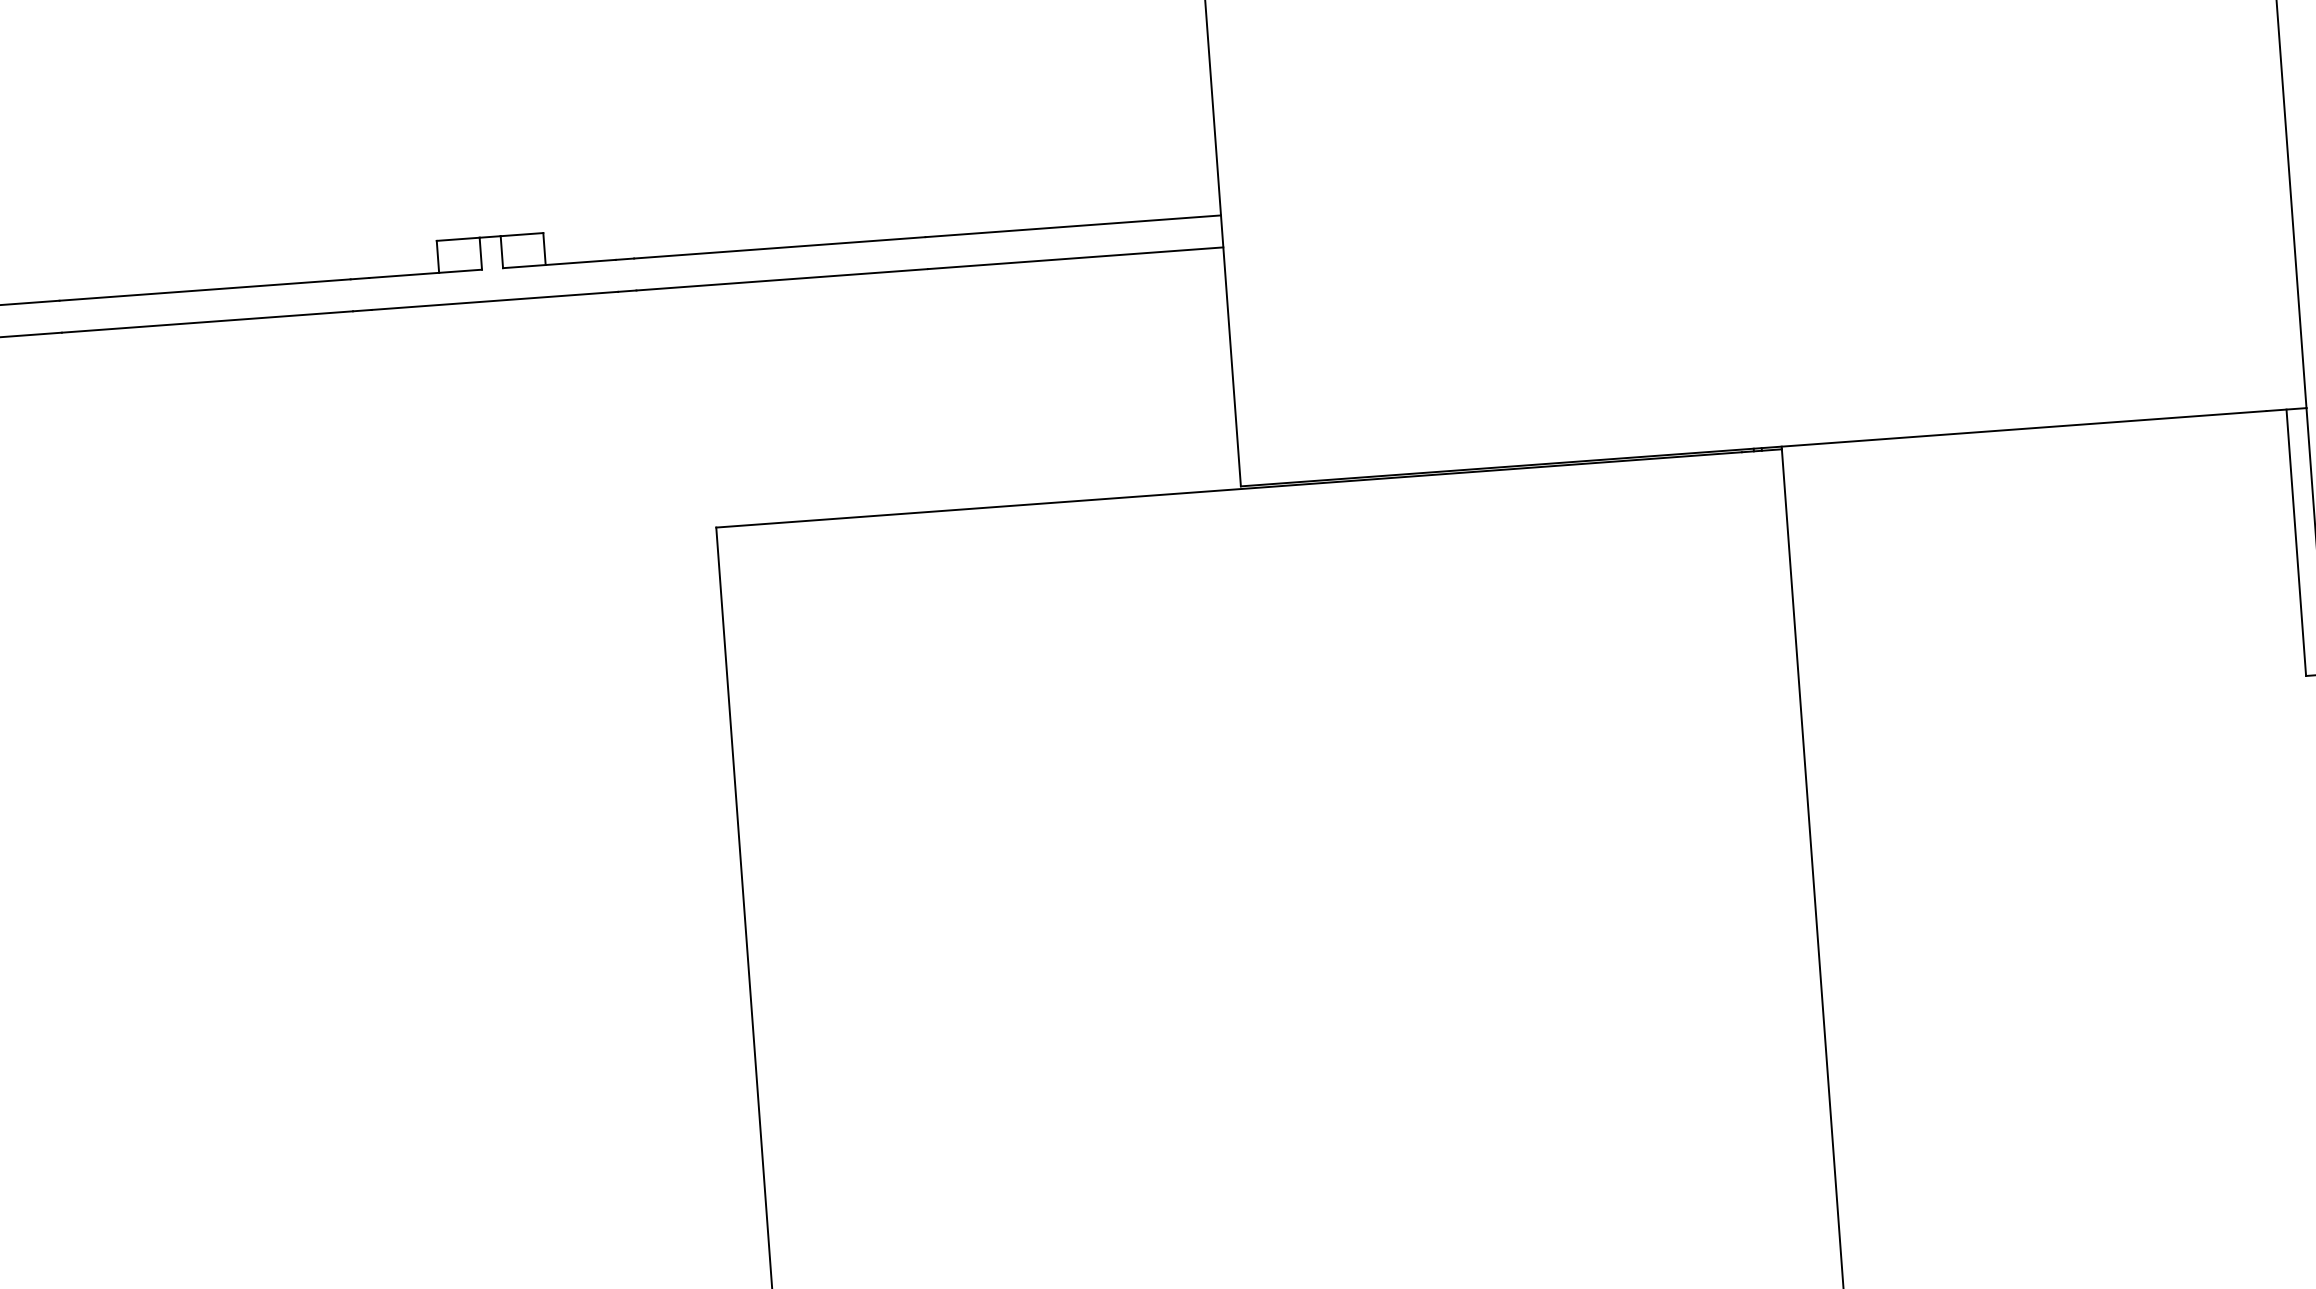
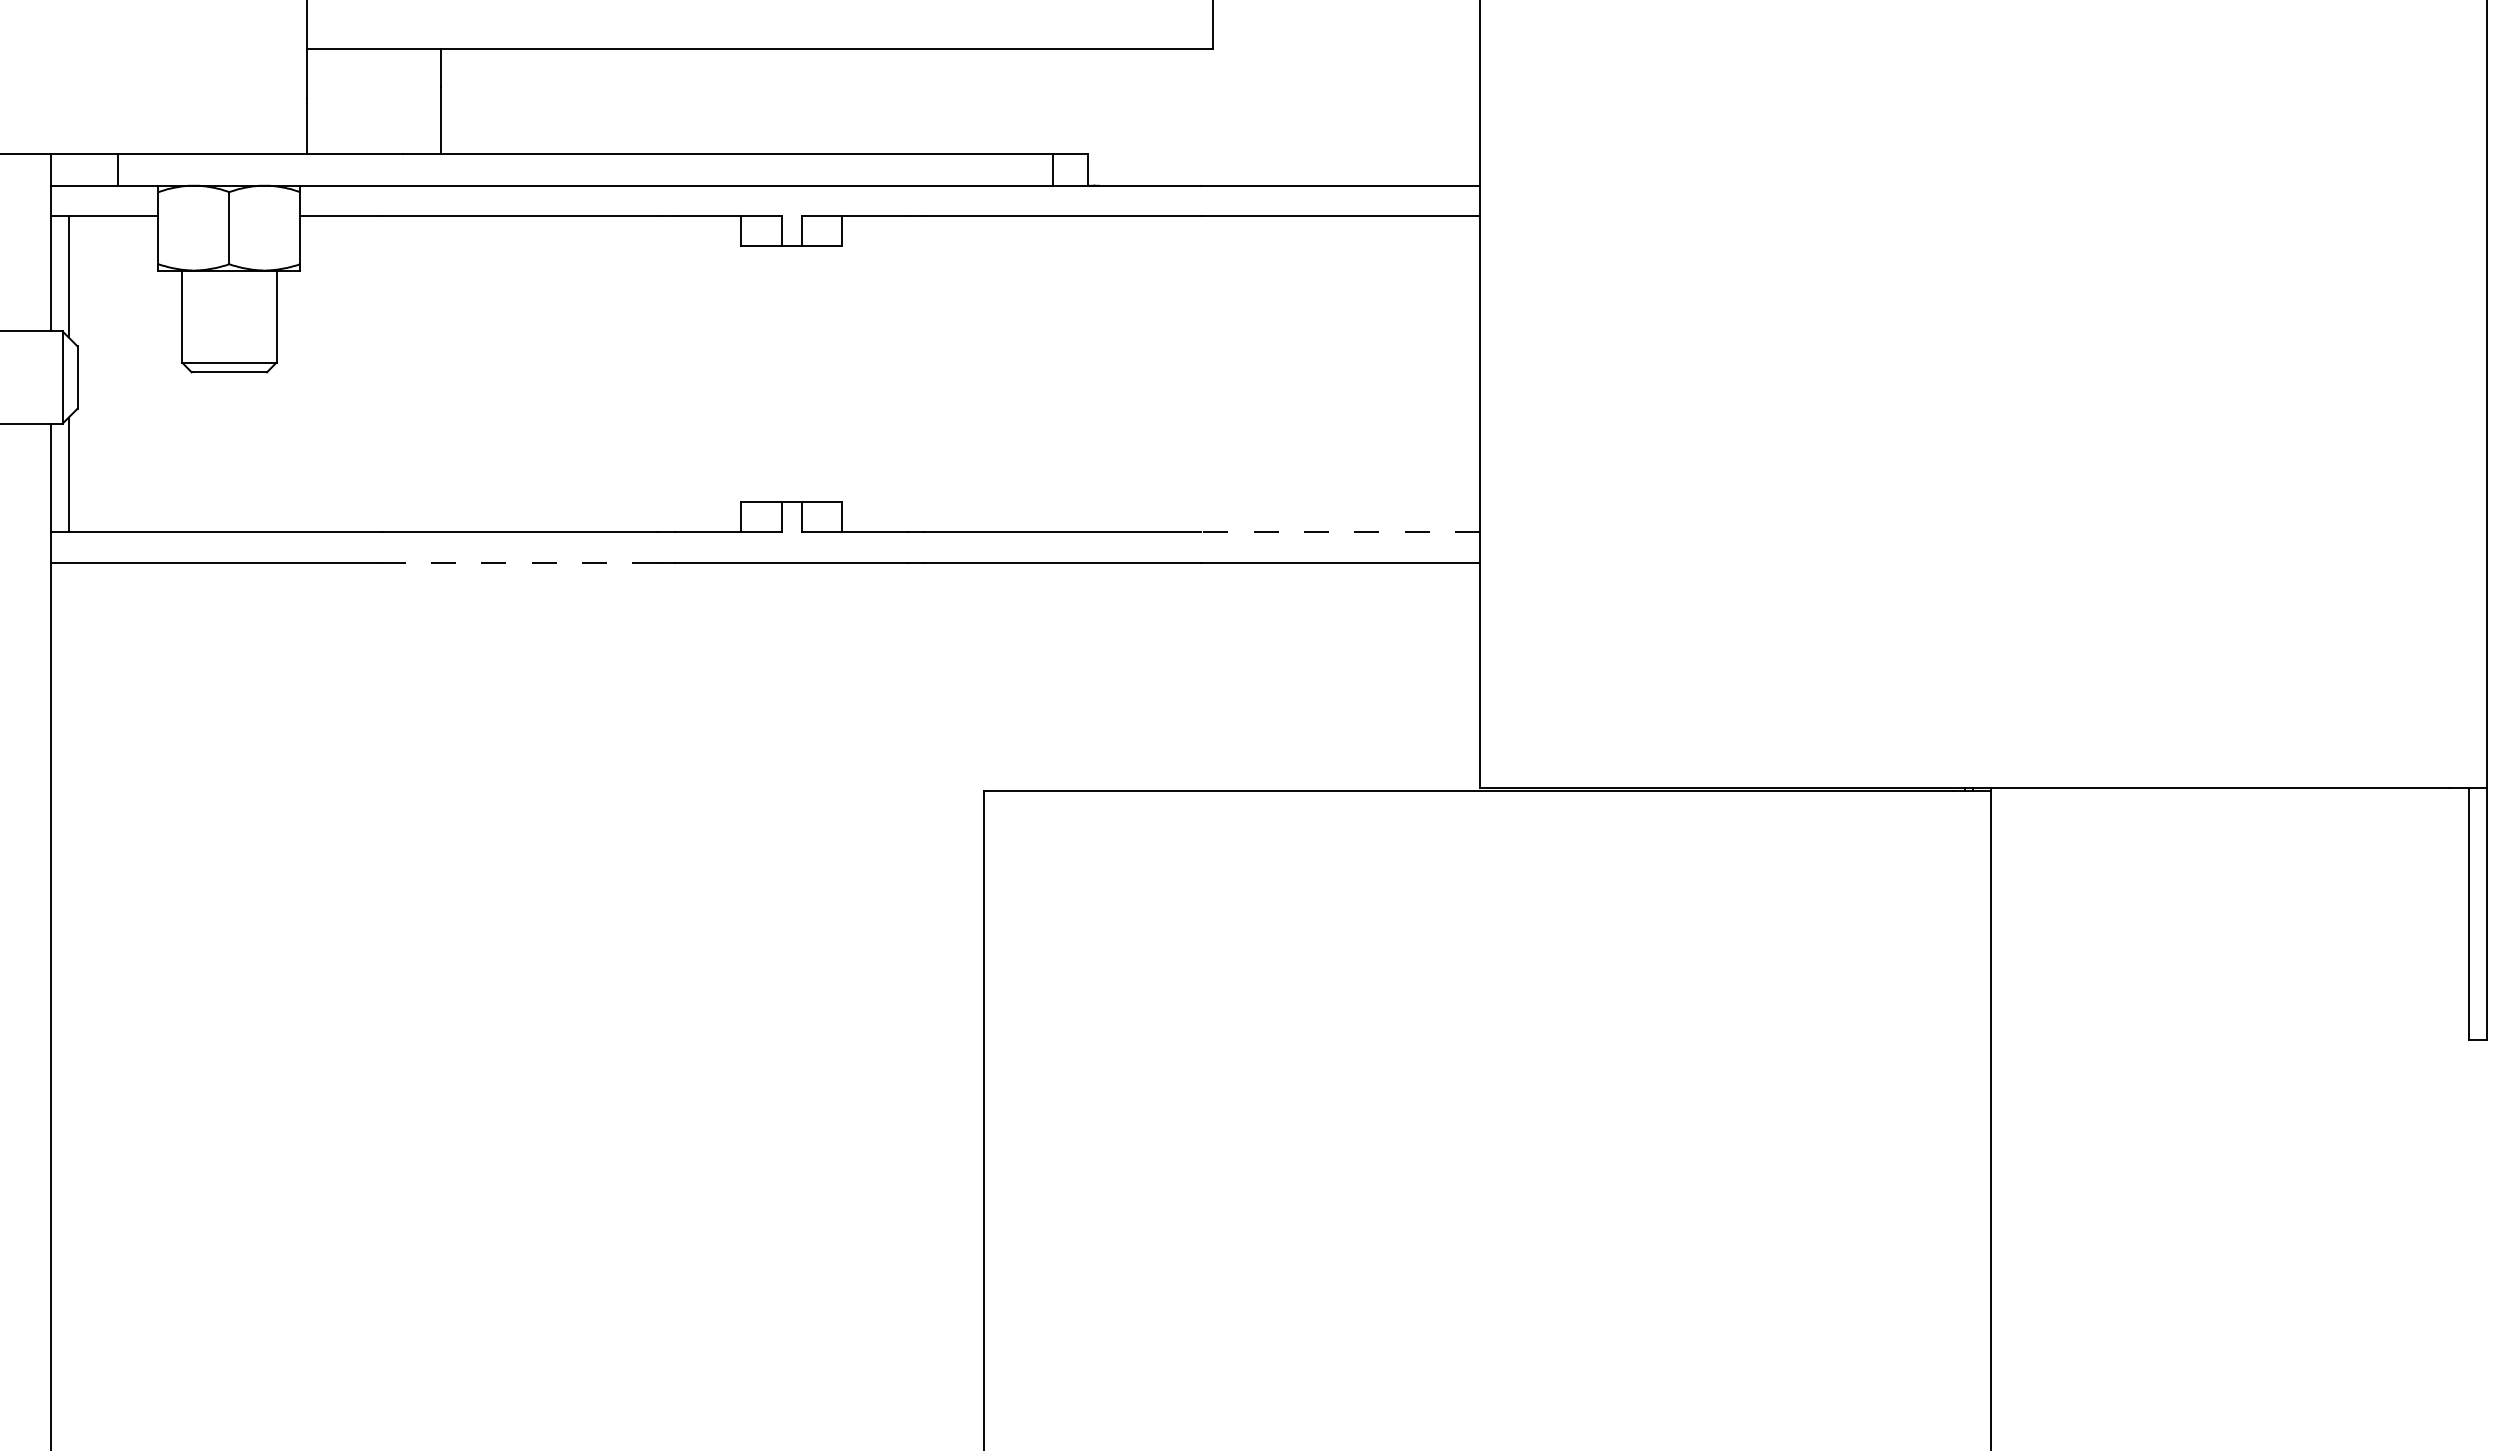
line: (1073, 226) -> (1340, 532), solid -> dashed
line: (206, 322) -> (519, 562), solid -> dashed

